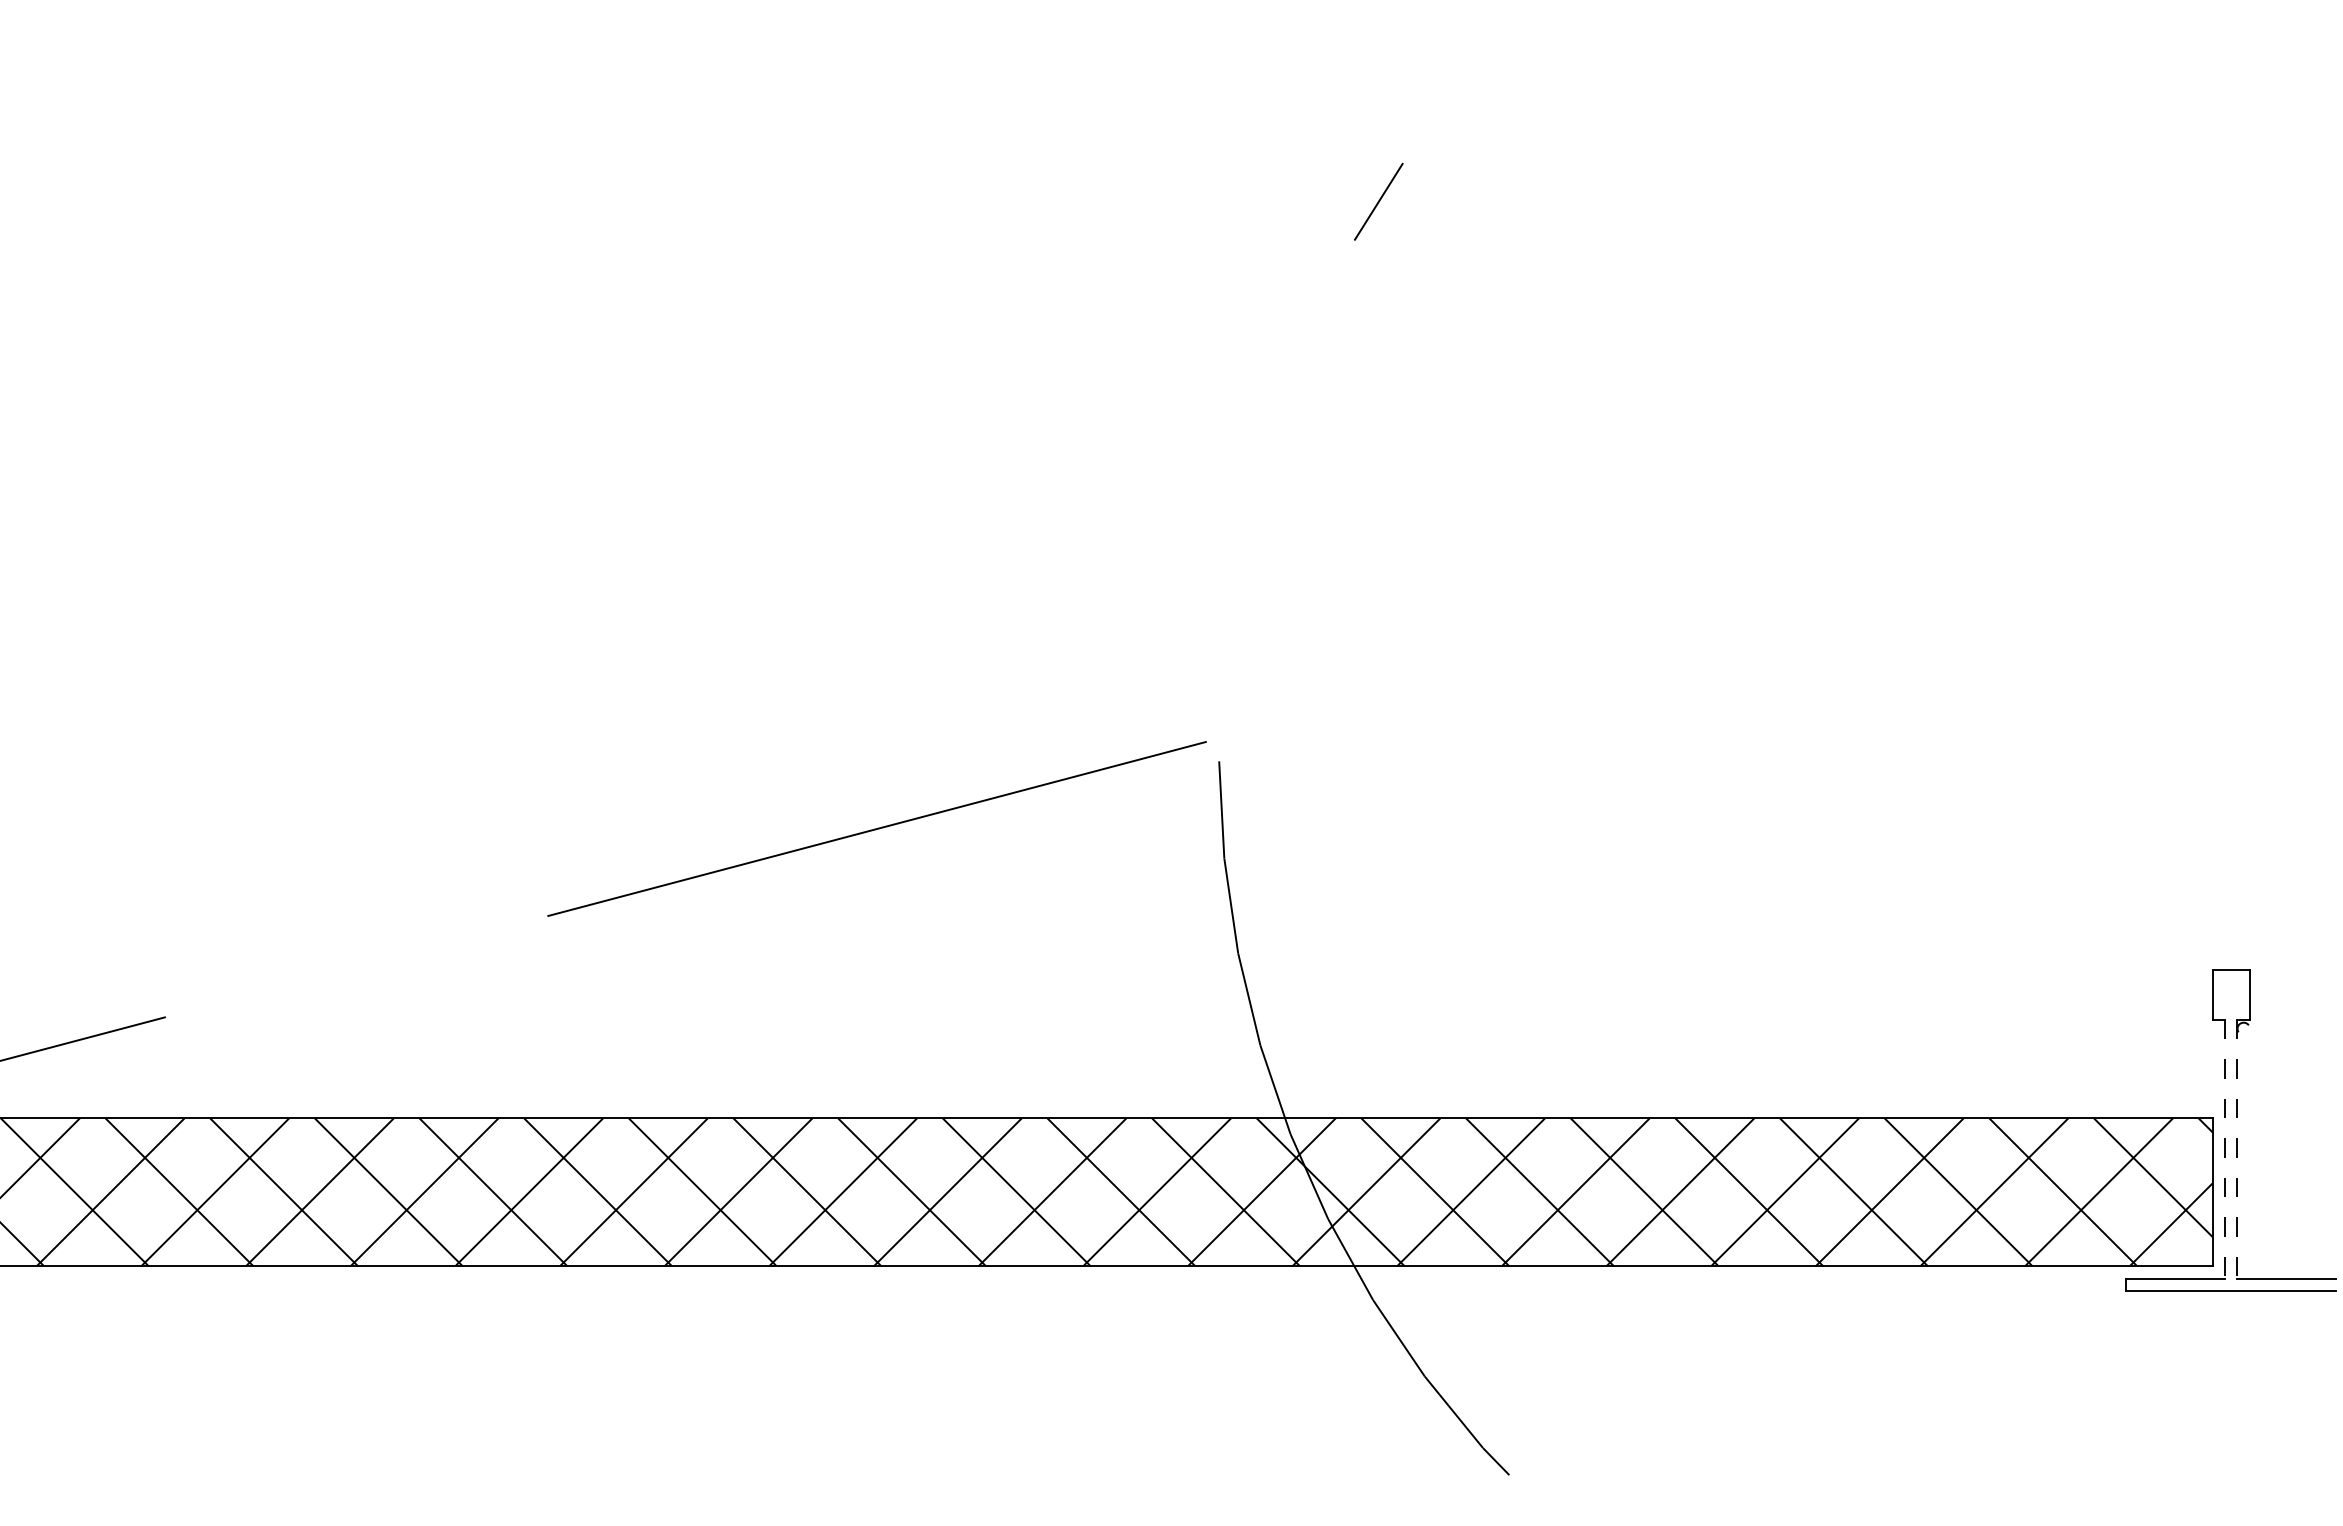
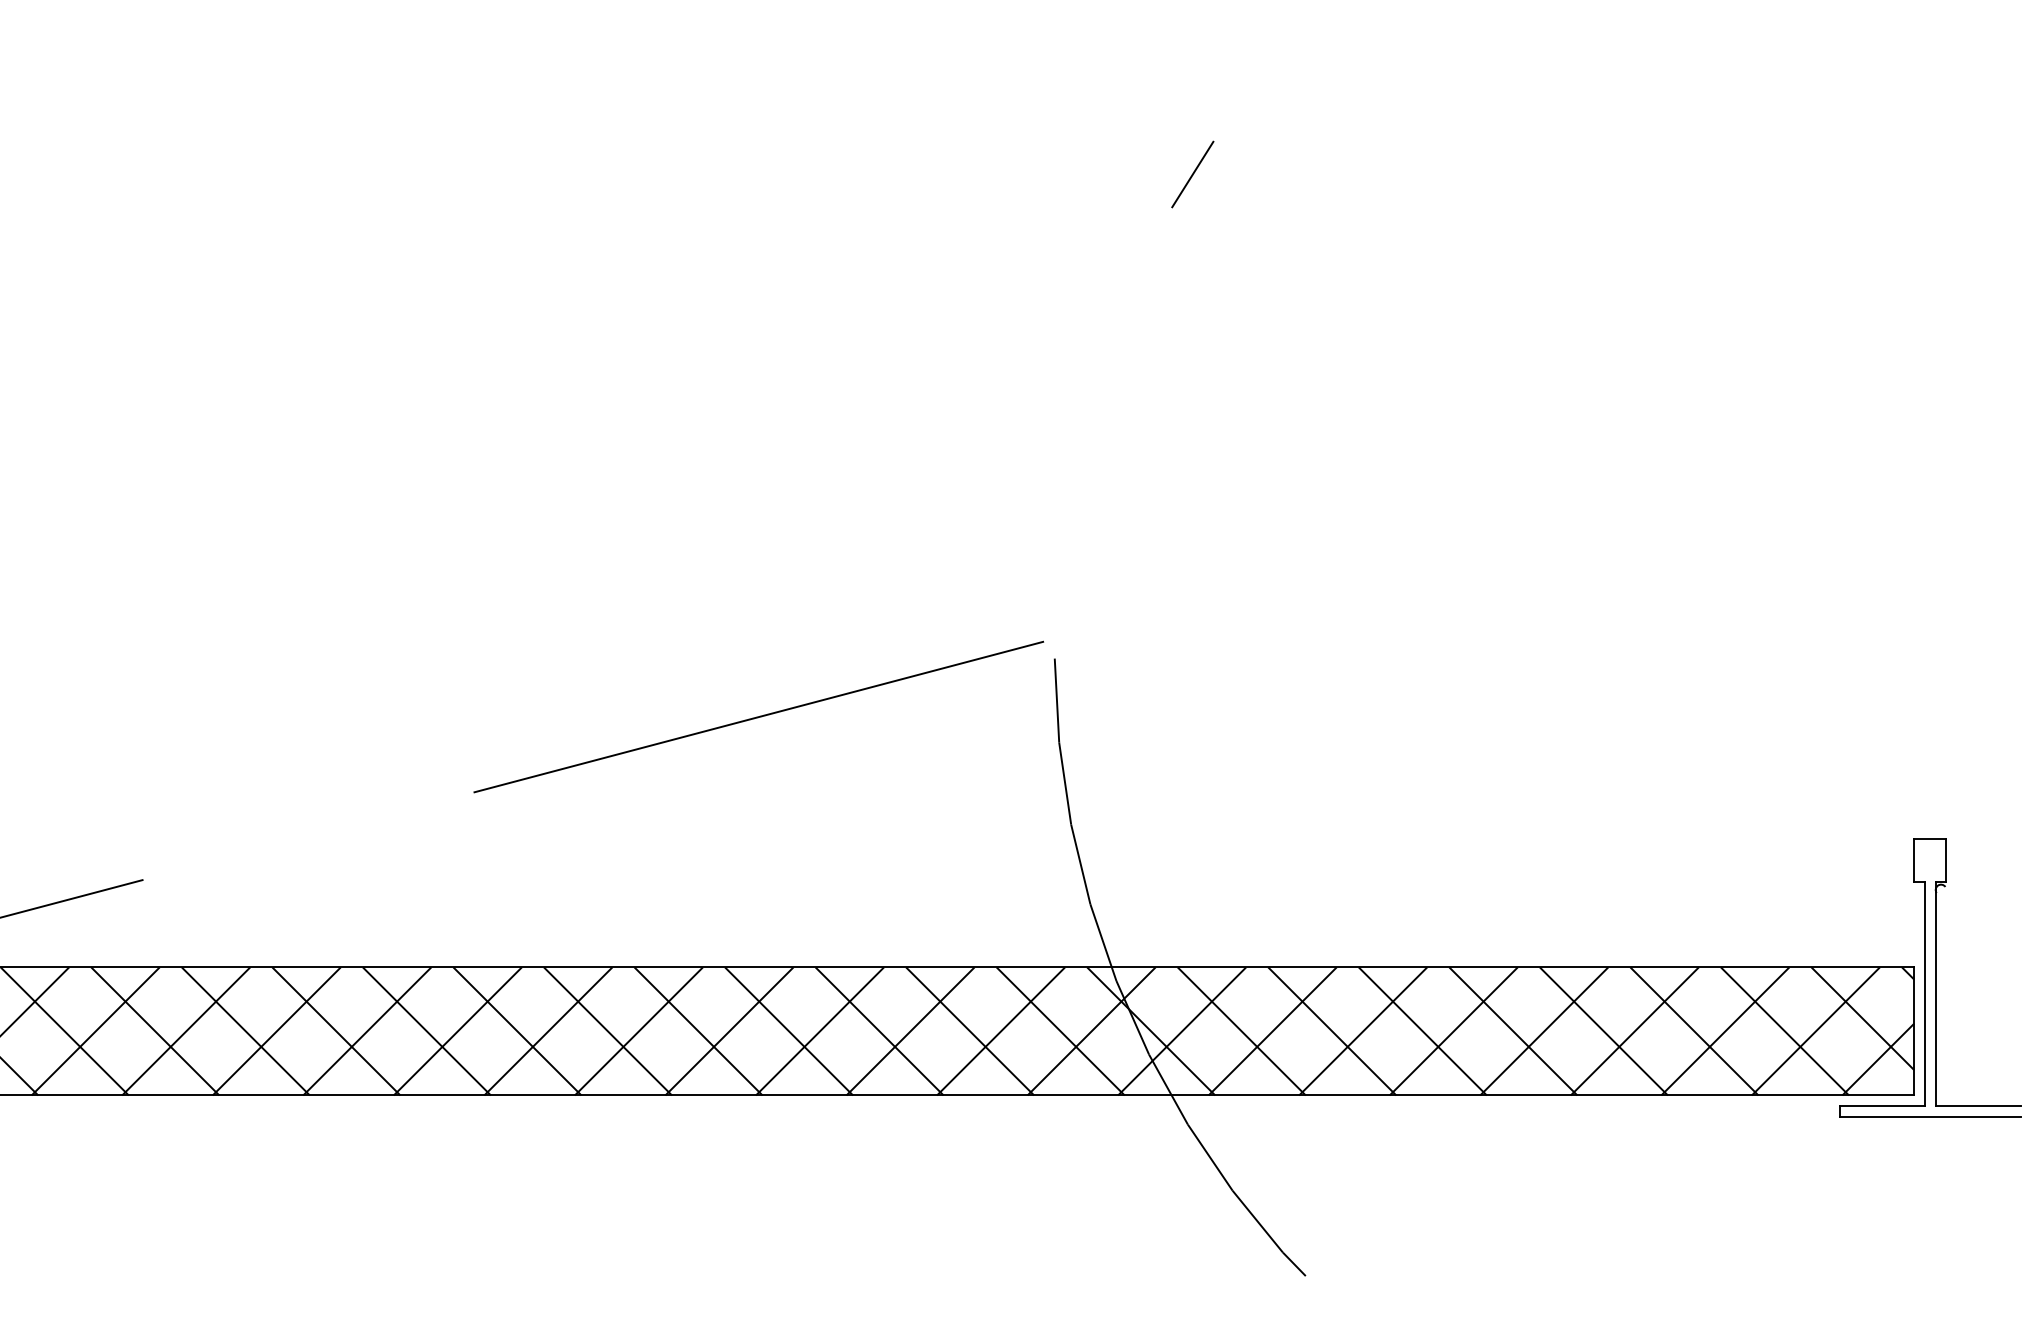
line: (2225, 1149) -> (1925, 994), dashed -> solid
line: (2237, 1149) -> (1935, 994), dashed -> solid

